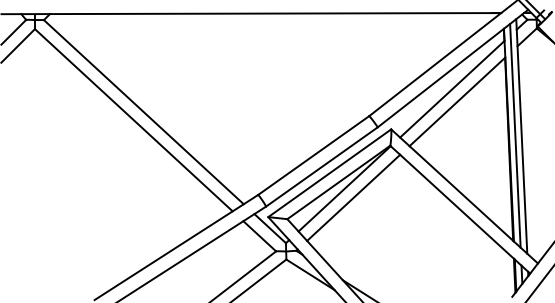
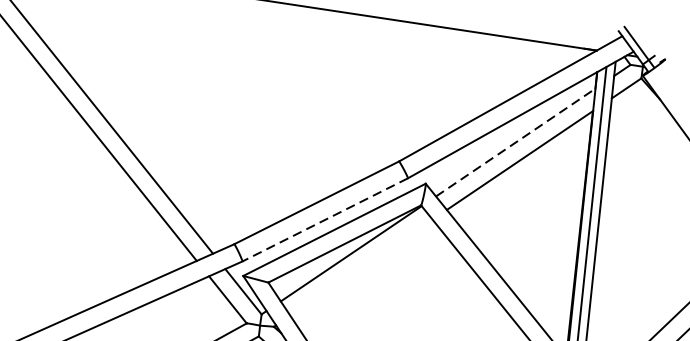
line: (452, 88) -> (516, 141), solid -> dashed
line: (321, 167) -> (324, 220), solid -> dashed
line: (353, 197) -> (361, 267), removed

